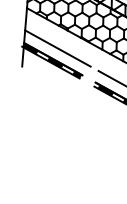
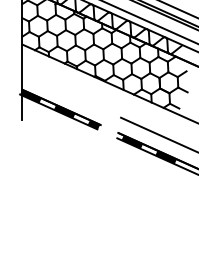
line: (58, 48) -> (66, 92), removed

